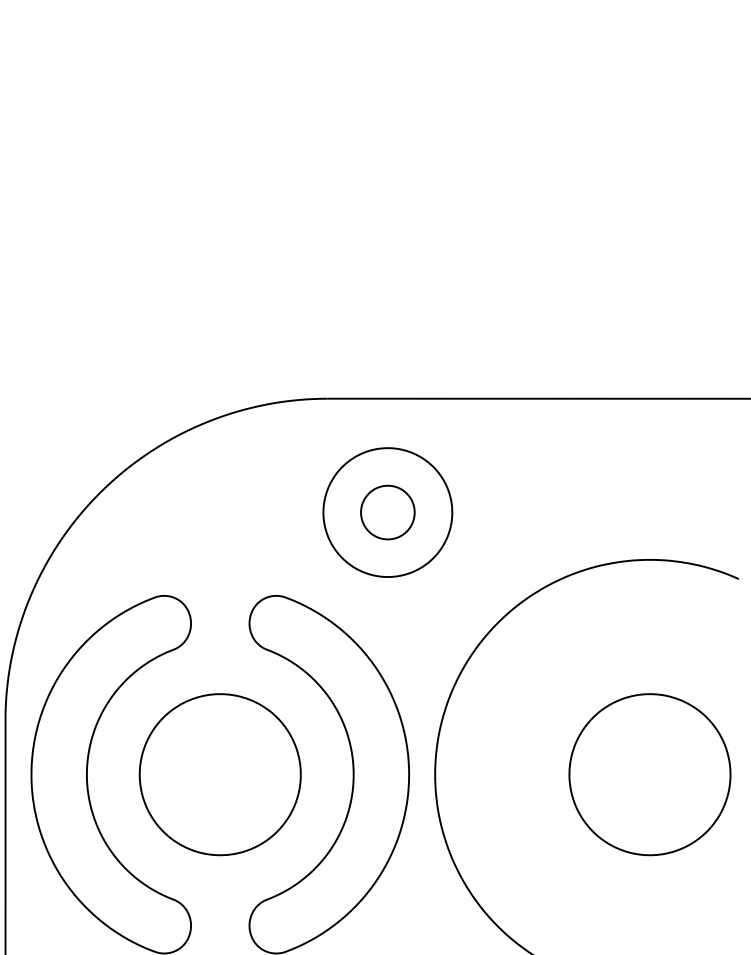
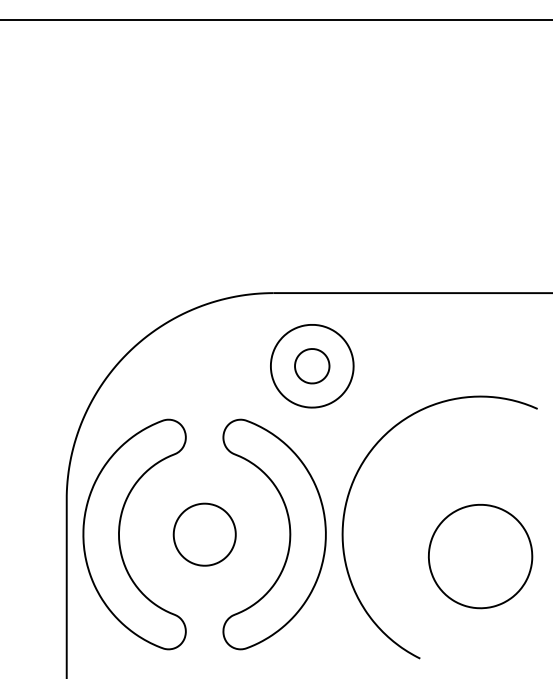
part: (220, 774) -> (204, 534), size x0.6
part: (649, 774) -> (480, 556), moved

